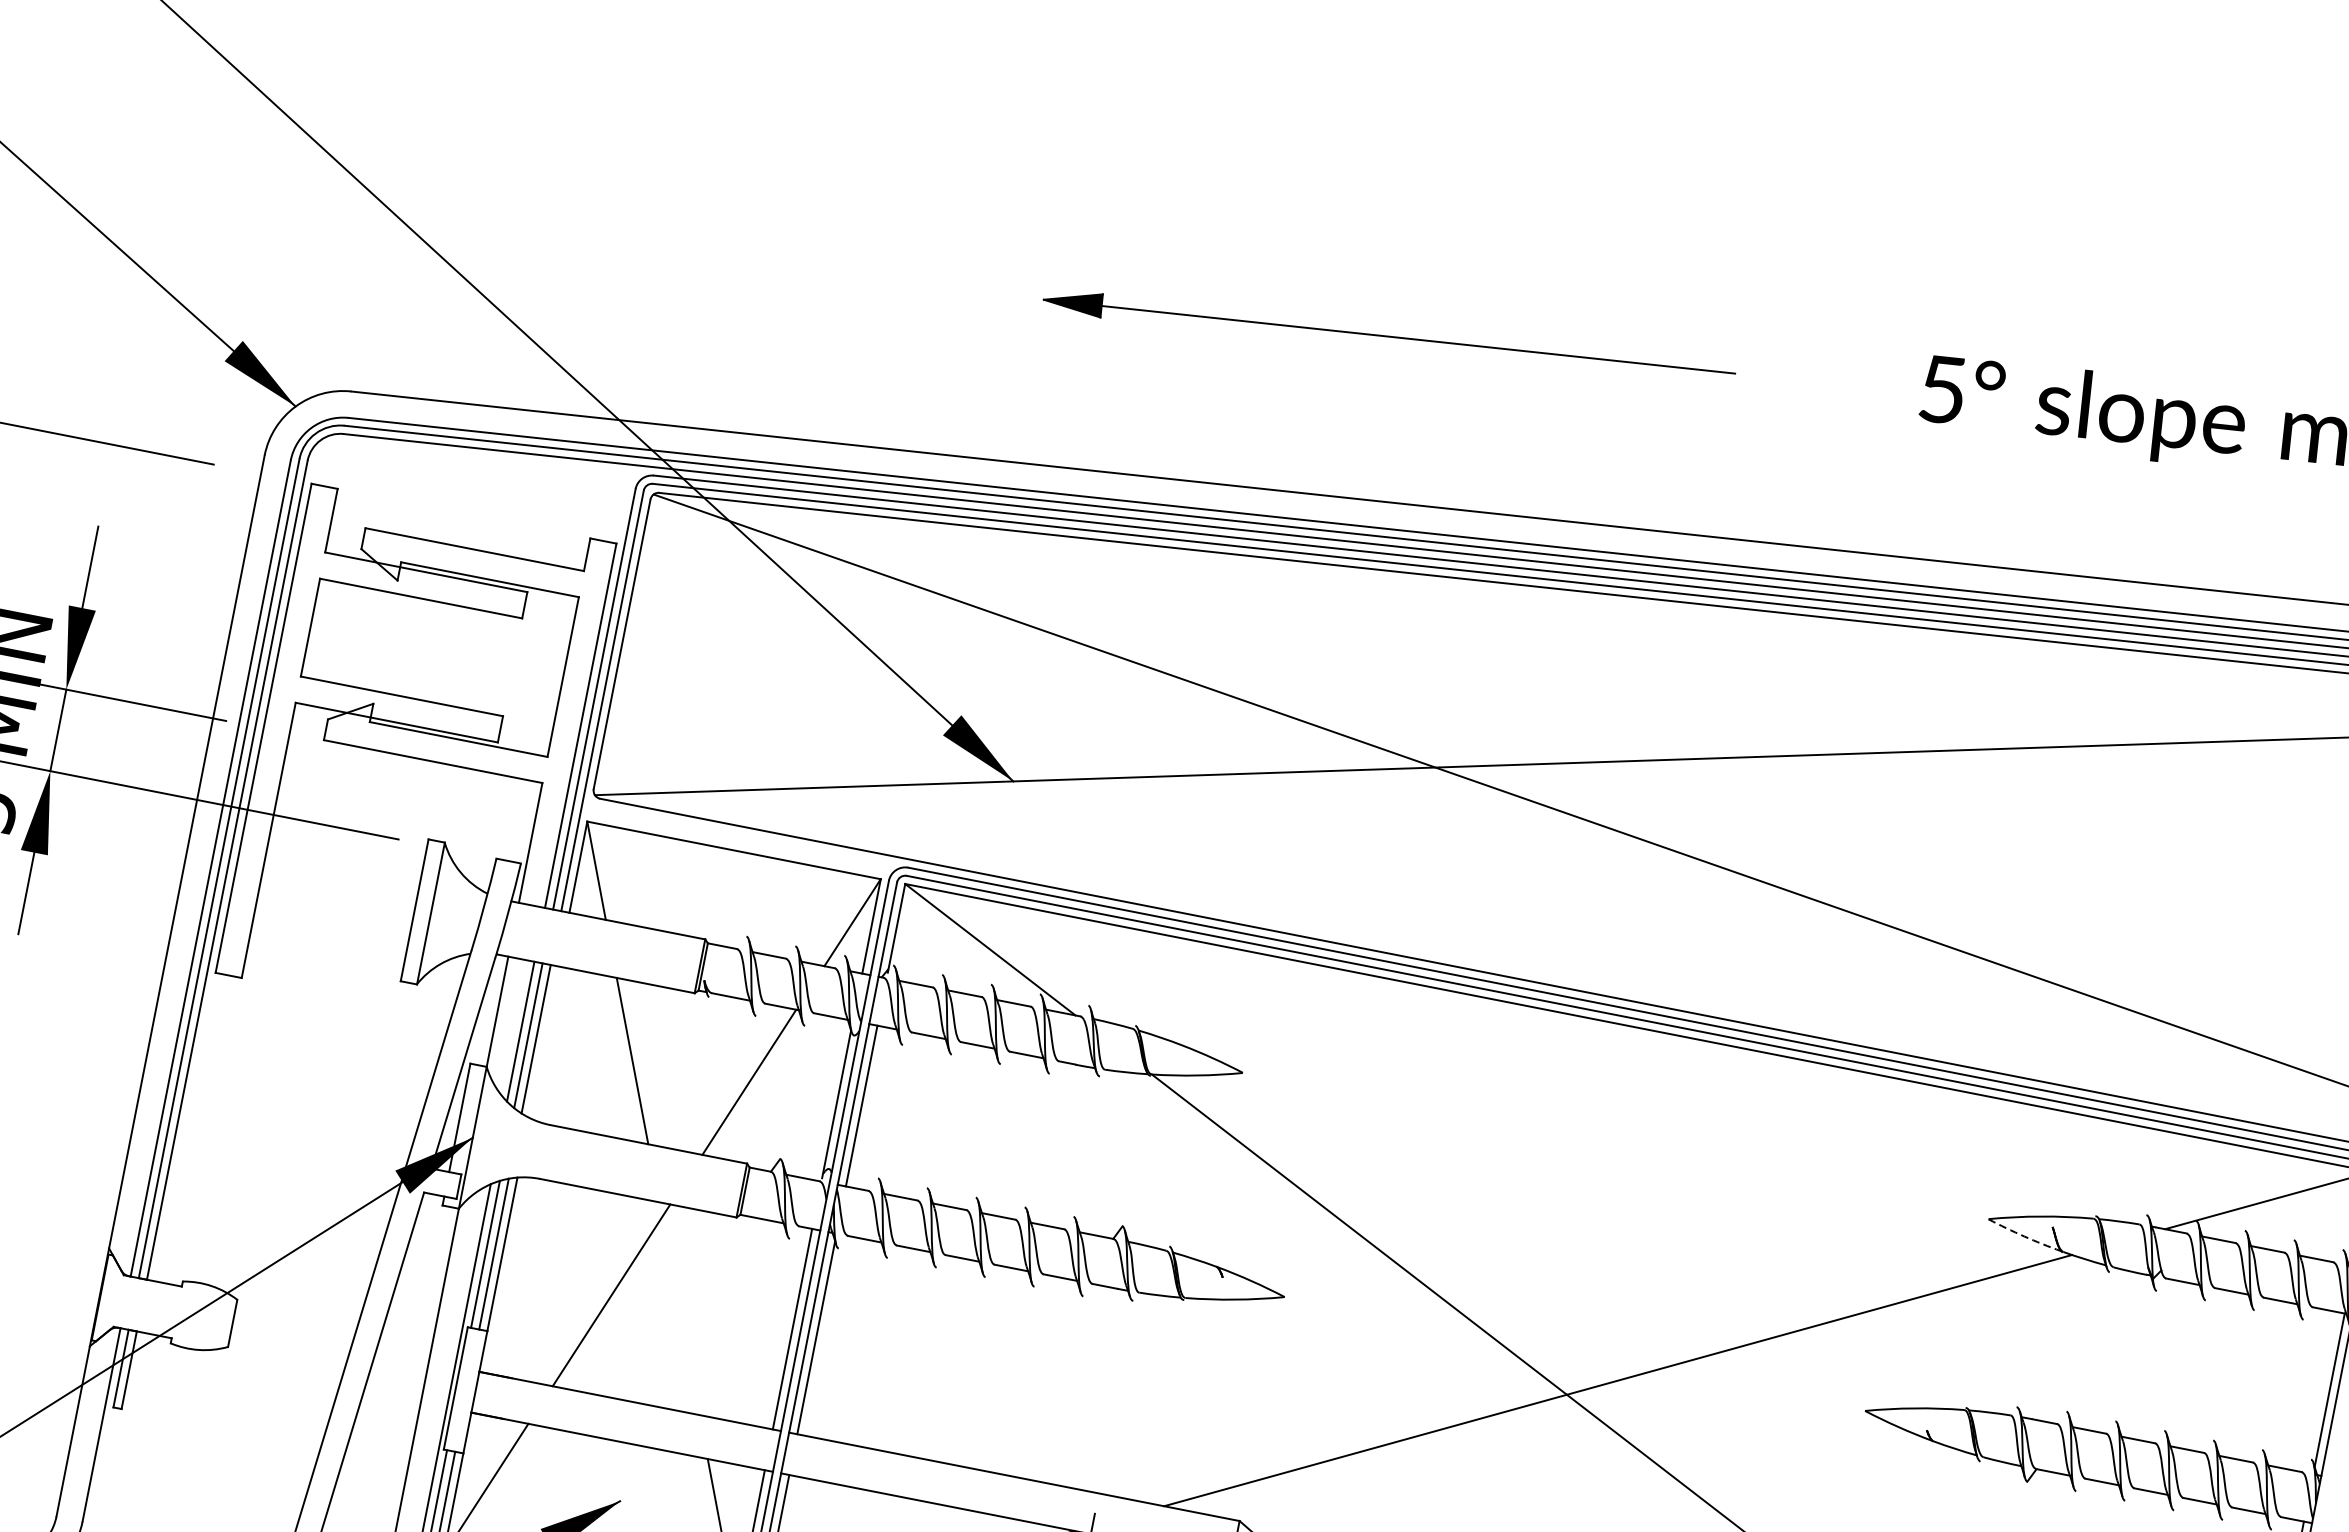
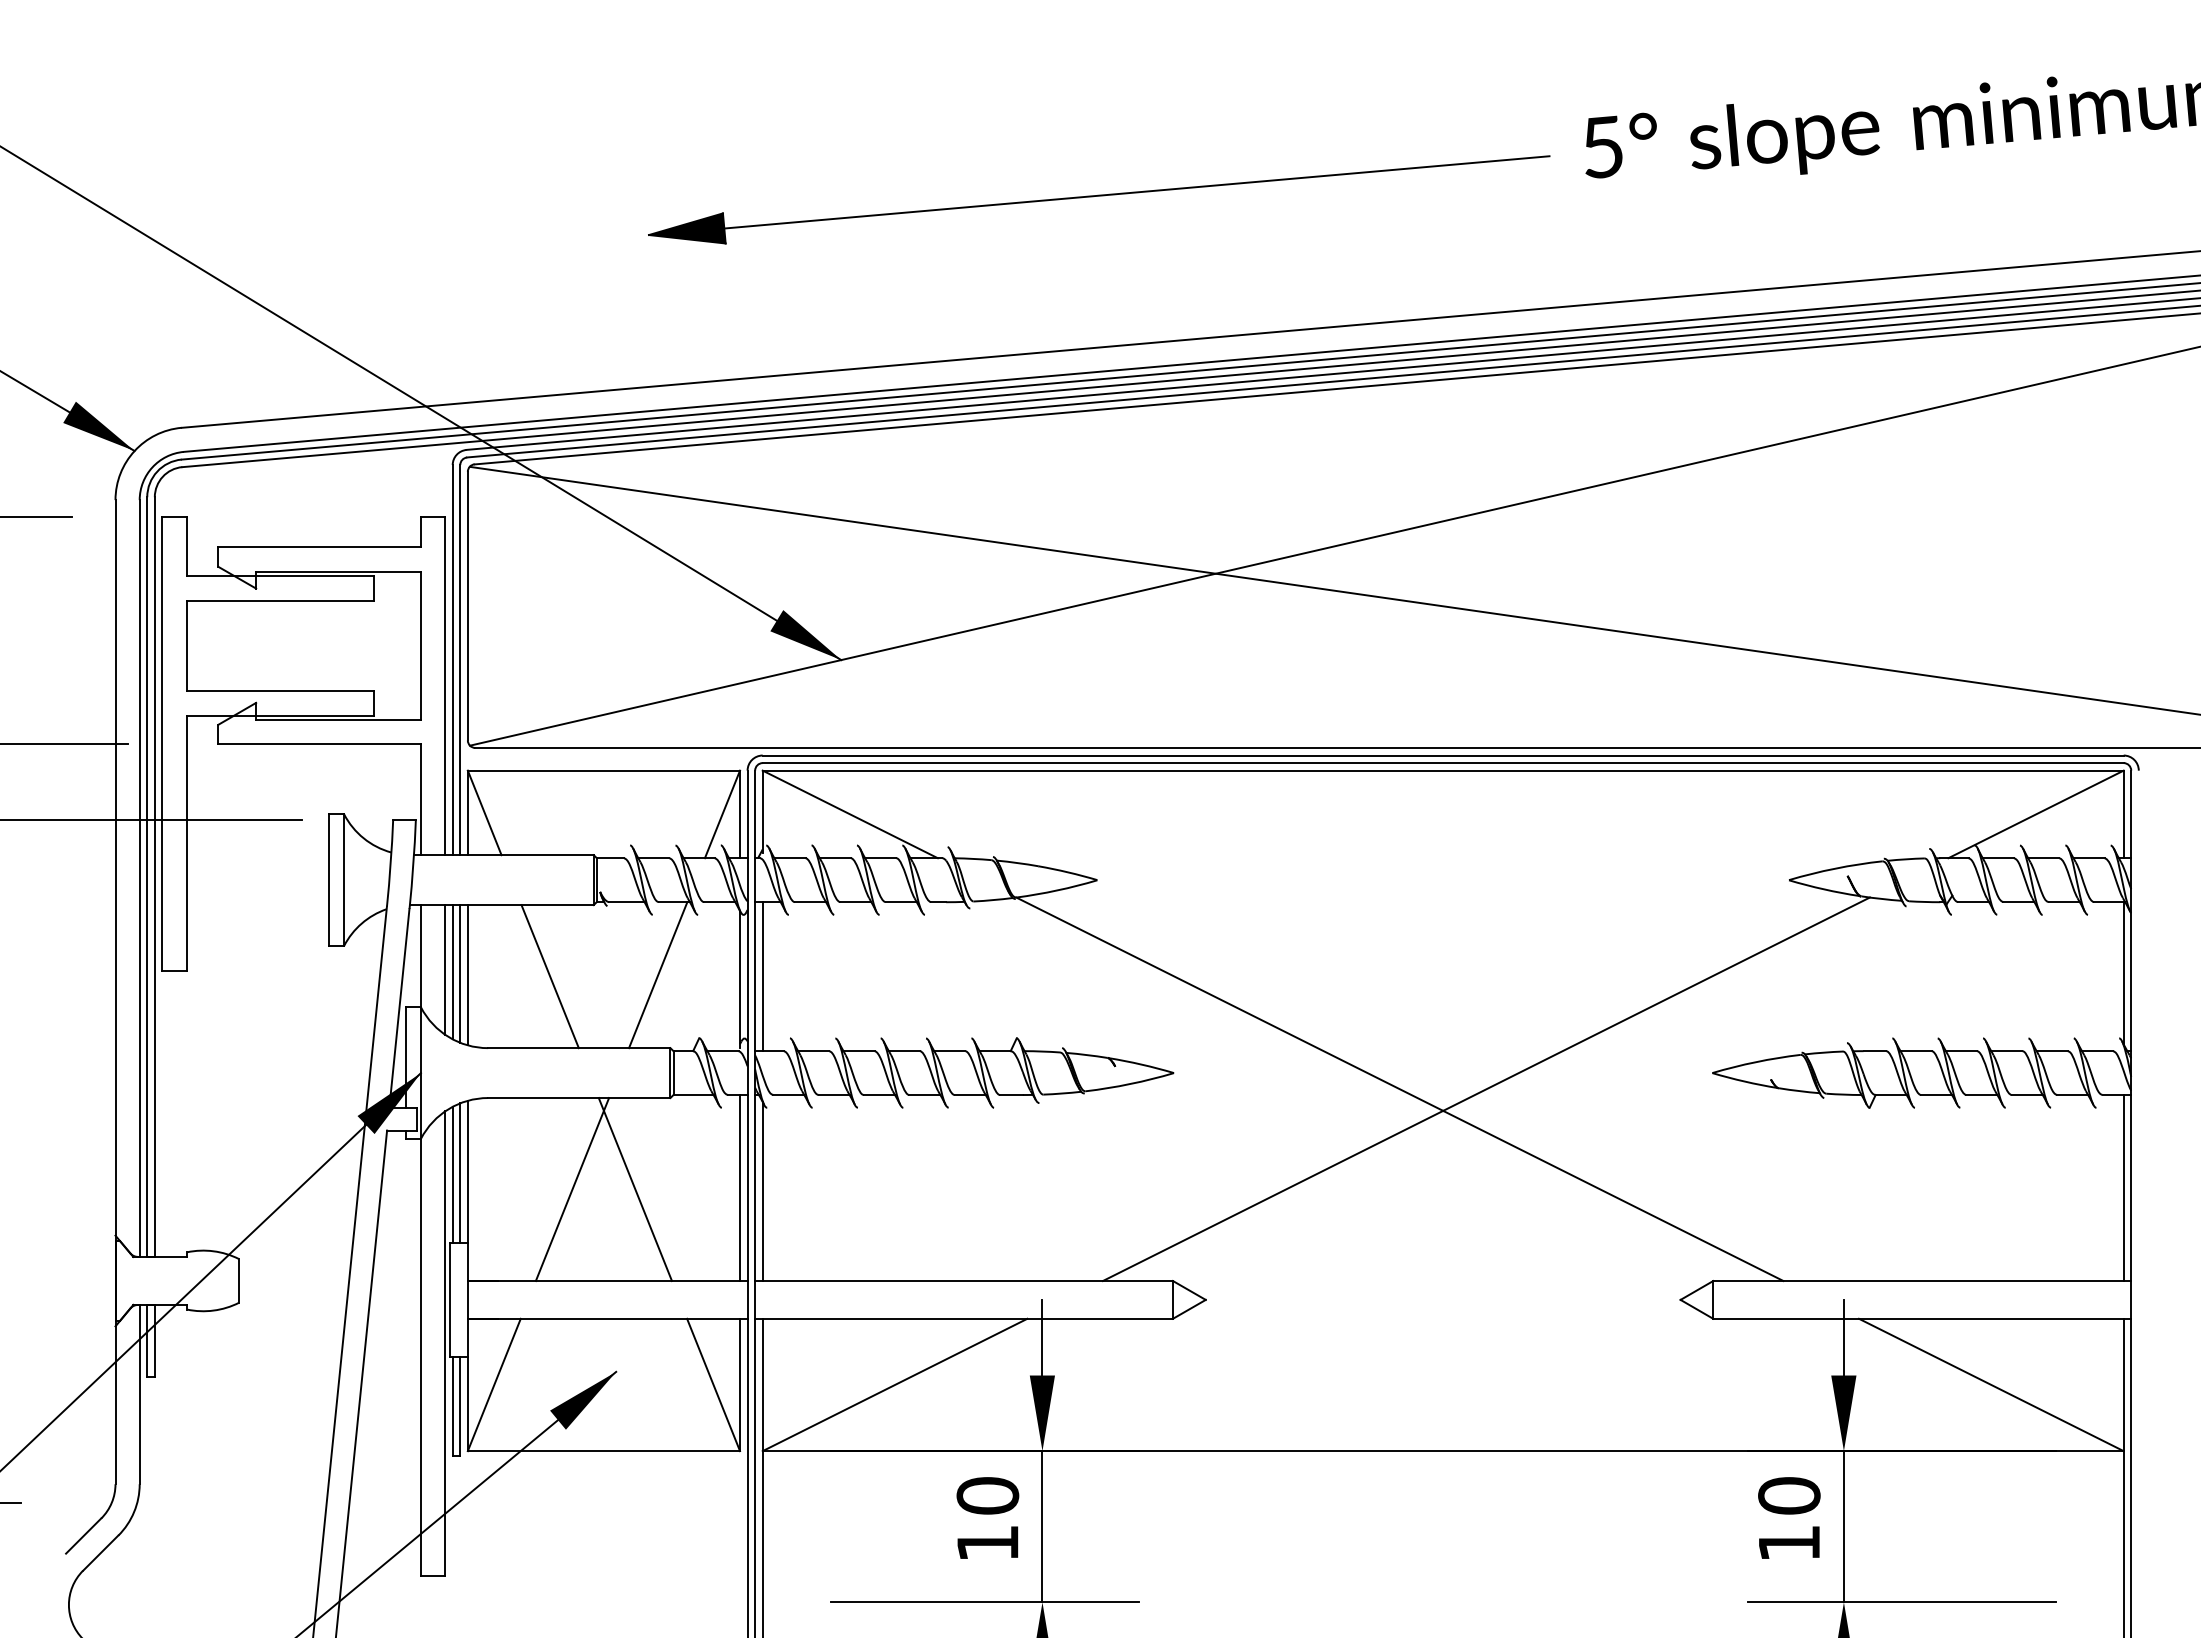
part: (1389, 339) -> (1099, 199), size x1.43
line: (543, 1042) -> (467, 975), added
arc: (2023, 1236) -> (1823, 889), dashed -> solid
line: (678, 1308) -> (634, 1189), added

